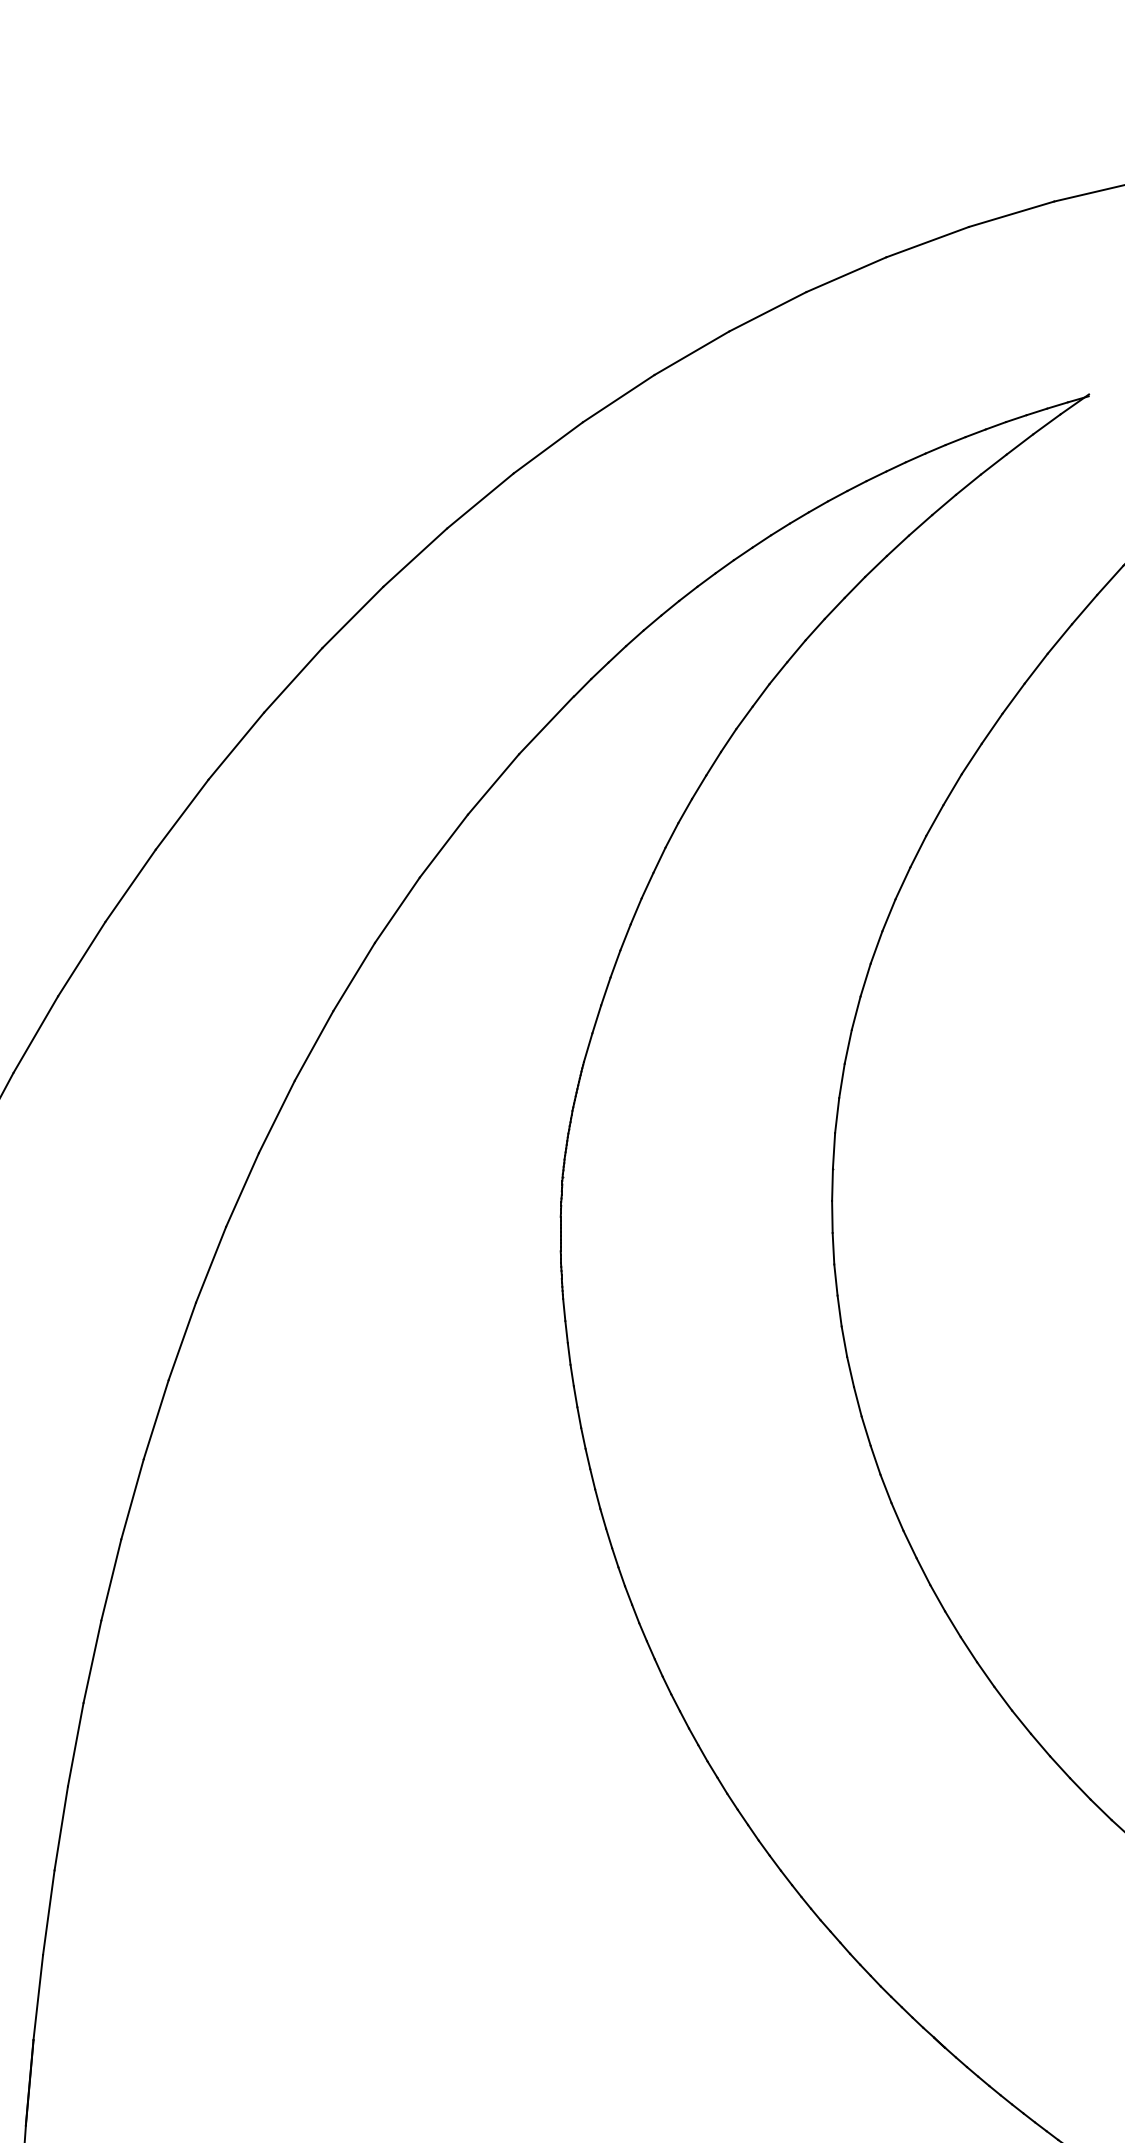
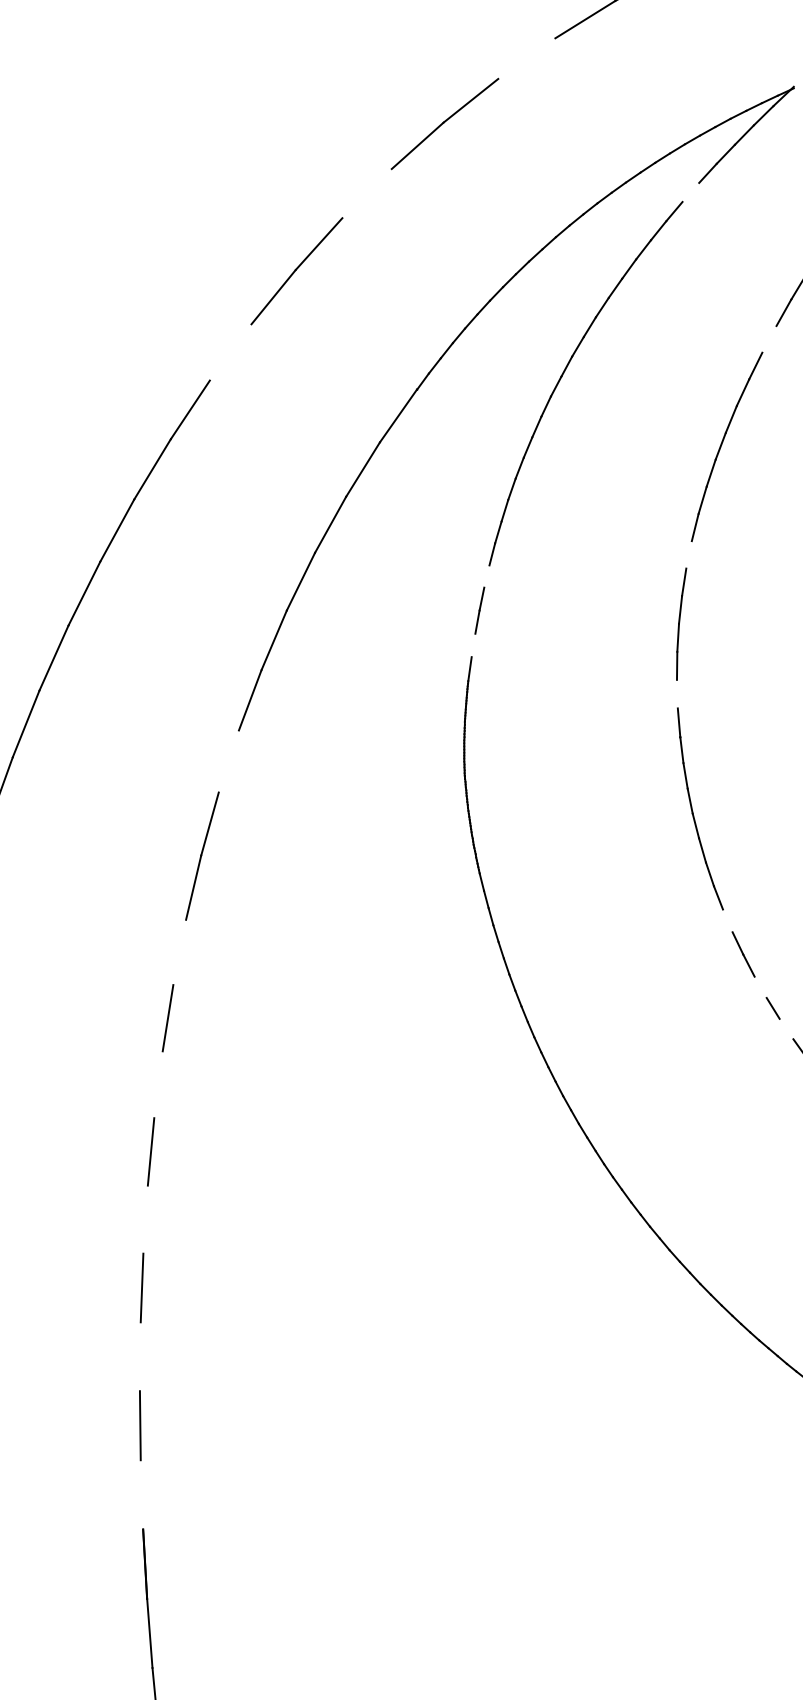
line: (767, 311) -> (526, 58), removed
line: (547, 447) -> (366, 193), removed
line: (944, 504) -> (691, 192), removed
line: (352, 617) -> (230, 352), removed
line: (1013, 698) -> (769, 339), removed
line: (625, 937) -> (486, 576), removed
line: (876, 947) -> (689, 554), removed
line: (596, 1019) -> (473, 645), removed
line: (837, 1115) -> (677, 694), removed
line: (276, 1116) -> (228, 761), removed
line: (182, 1341) -> (179, 952), removed
line: (857, 1401) -> (727, 920), removed
line: (885, 1488) -> (760, 987), removed
line: (132, 1499) -> (158, 1084), removed
line: (909, 1544) -> (786, 1029), removed
line: (92, 1661) -> (145, 1219), removed
line: (60, 1828) -> (139, 1356), removed
line: (38, 1997) -> (142, 1494), removed

